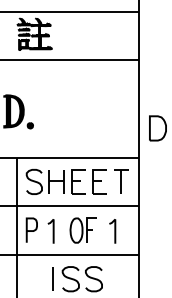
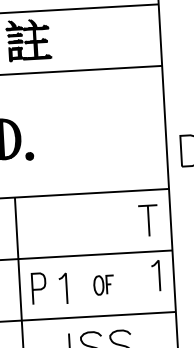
part: (65, 181) -> (78, 224), removed
part: (82, 230) -> (103, 285), size x0.6
line: (114, 231) -> (158, 275), moved

